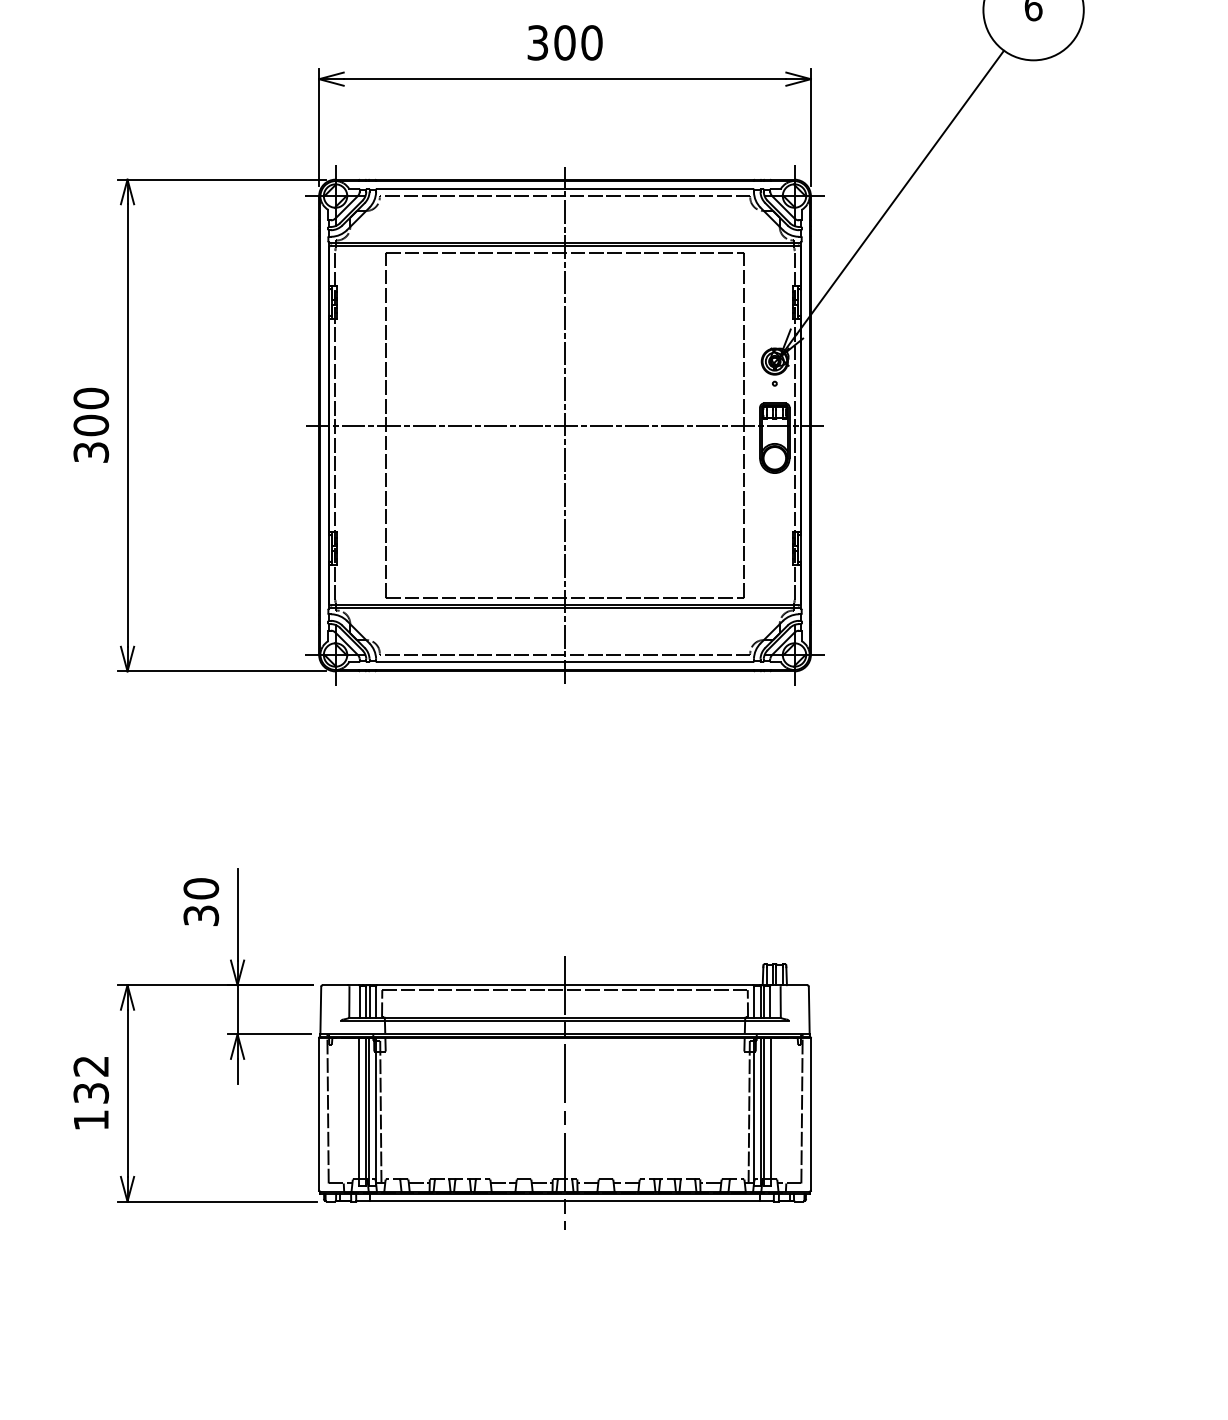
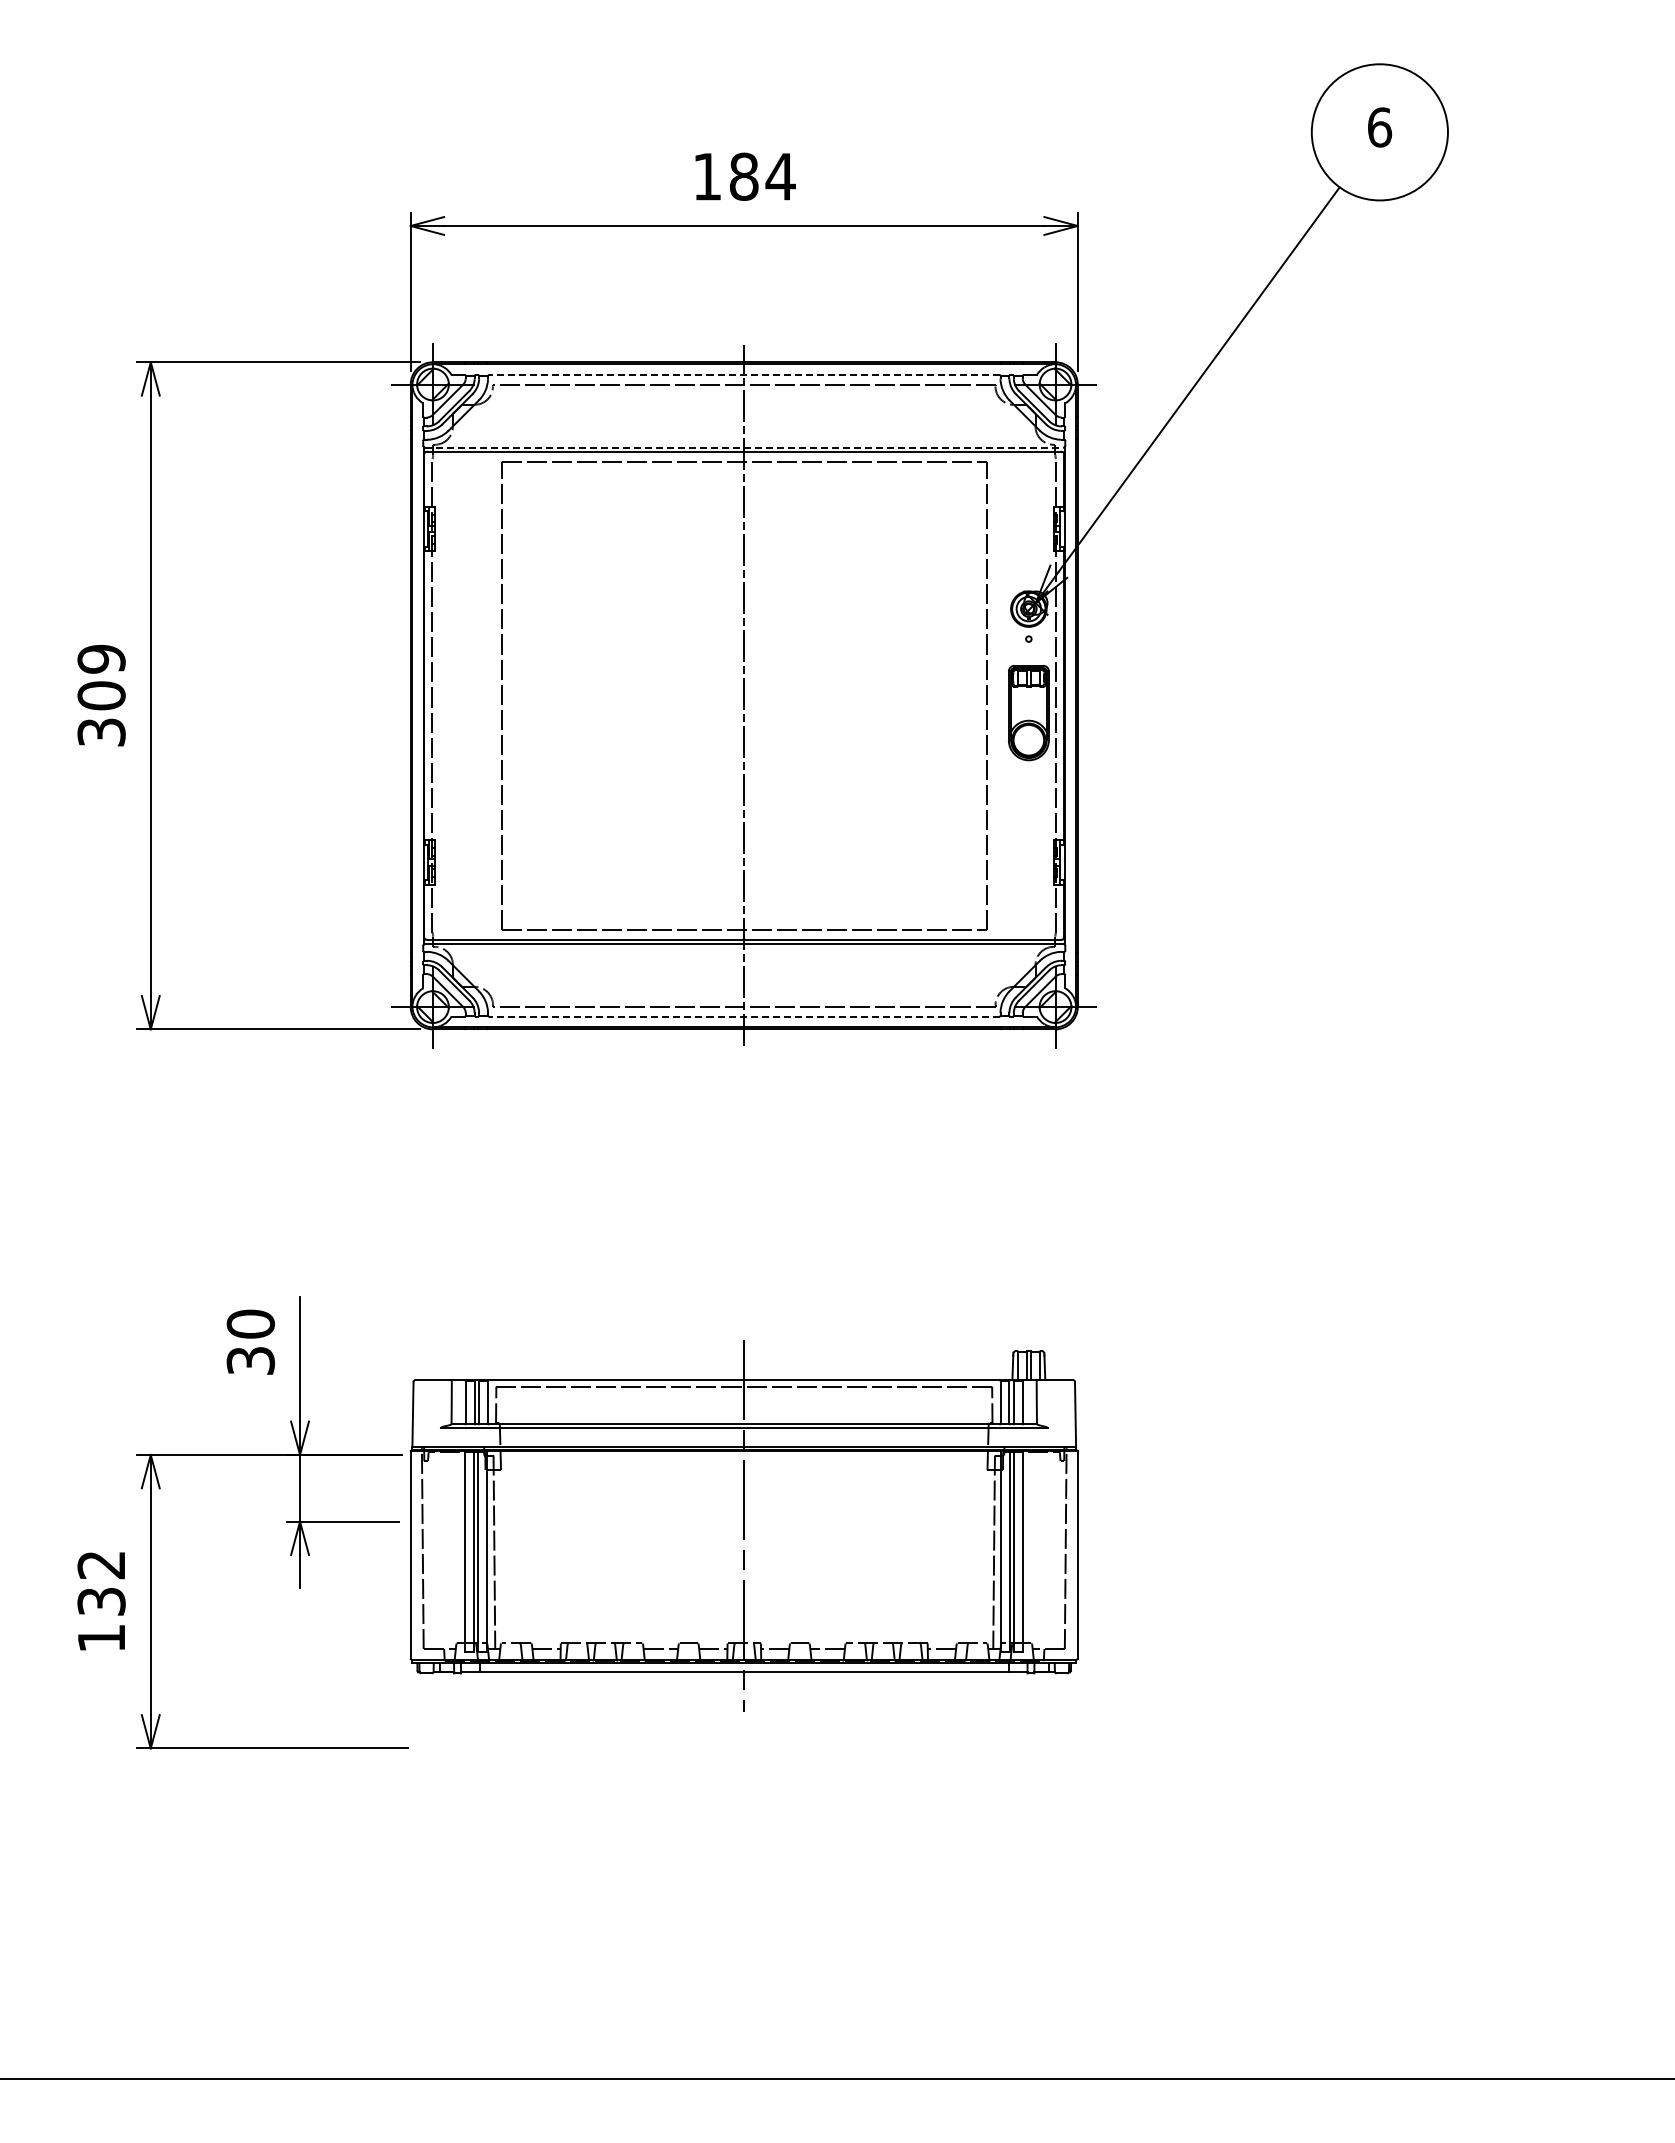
text: (565, 42) -> (744, 176), 300 -> 184
line: (564, 189) -> (743, 375), solid -> dashed
line: (565, 242) -> (744, 447), solid -> dashed
text: (91, 398) -> (101, 658), 300 -> 309
line: (565, 425) -> (744, 695), removed
line: (564, 661) -> (743, 1016), solid -> dashed
part: (564, 1092) -> (743, 1525), moved

